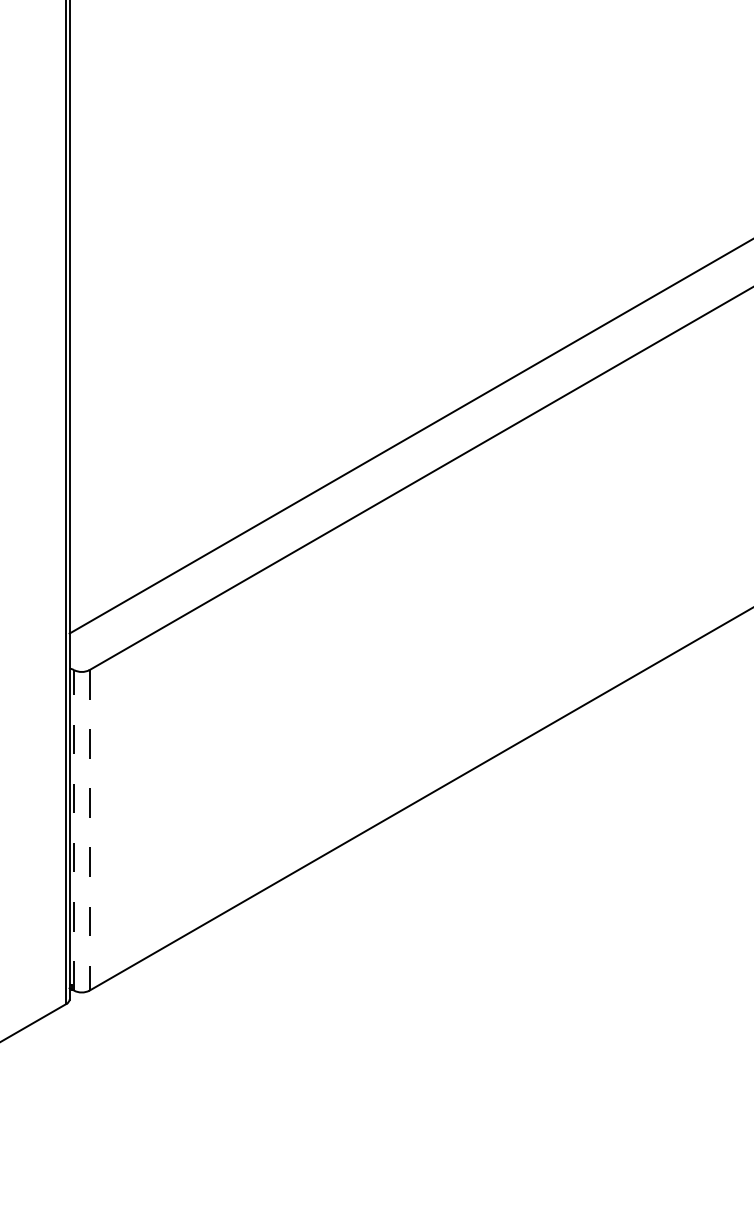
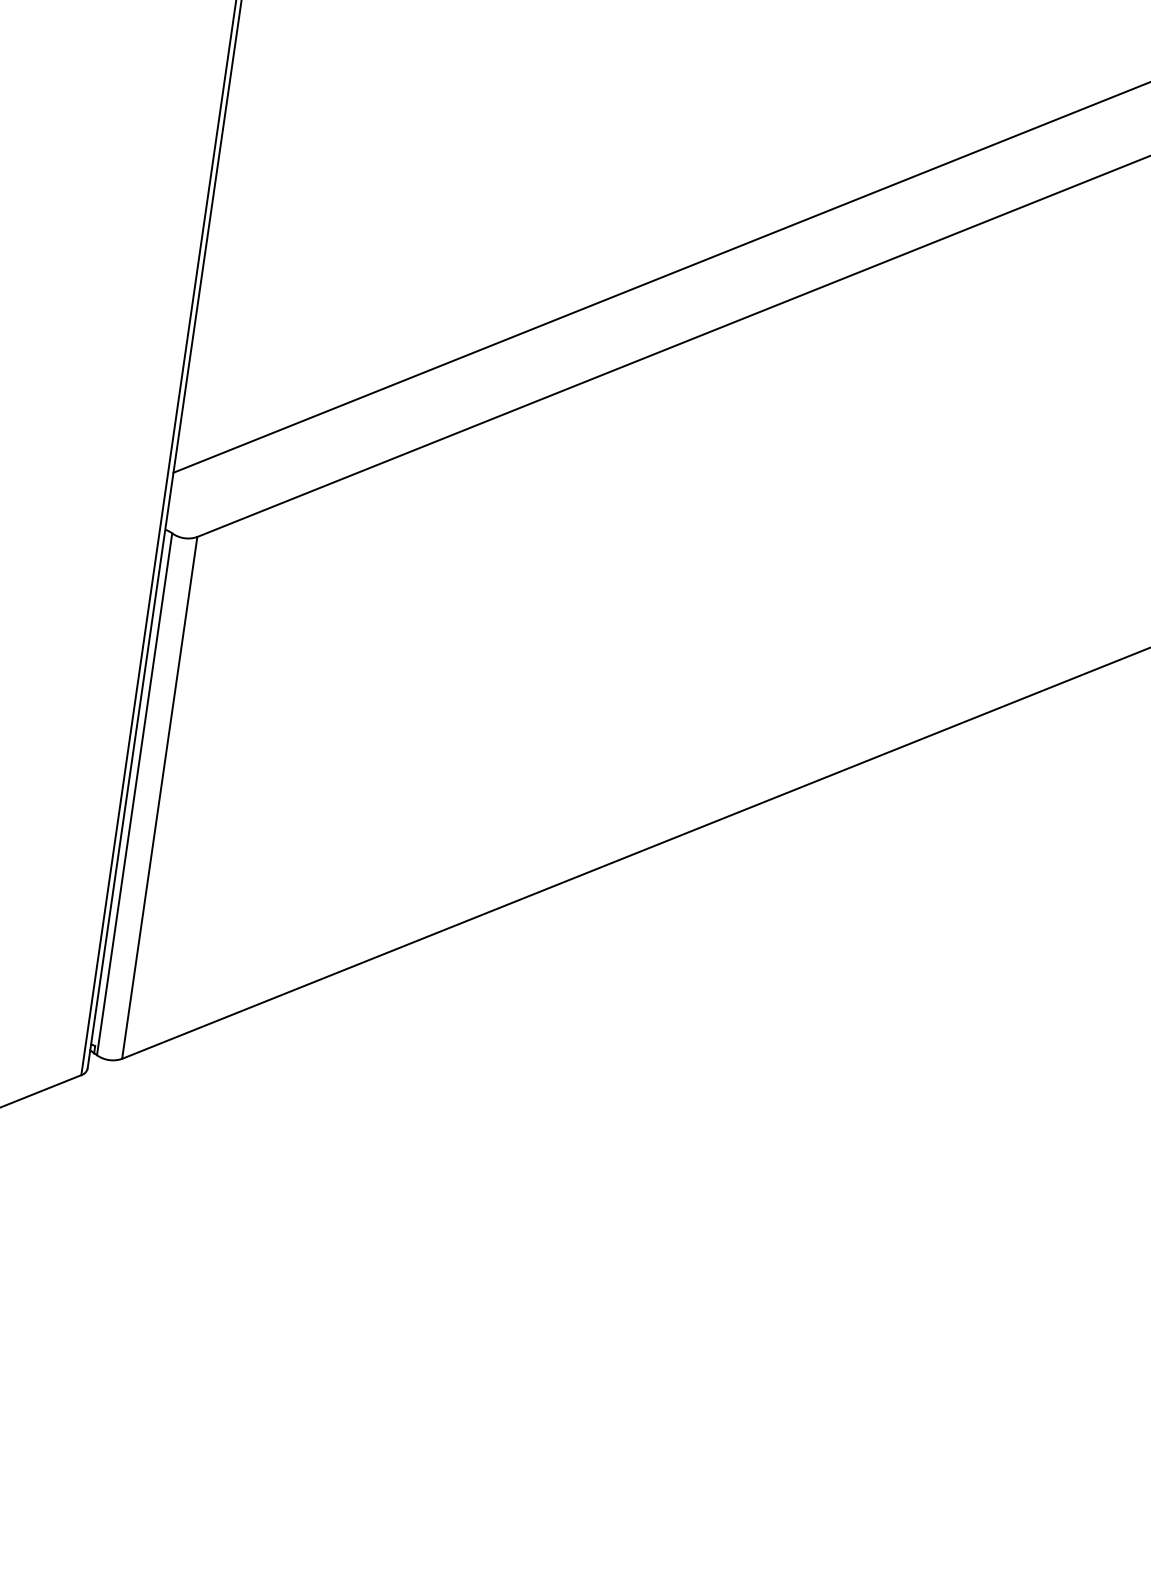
line: (74, 829) -> (135, 792), dashed -> solid
line: (89, 830) -> (159, 798), dashed -> solid

